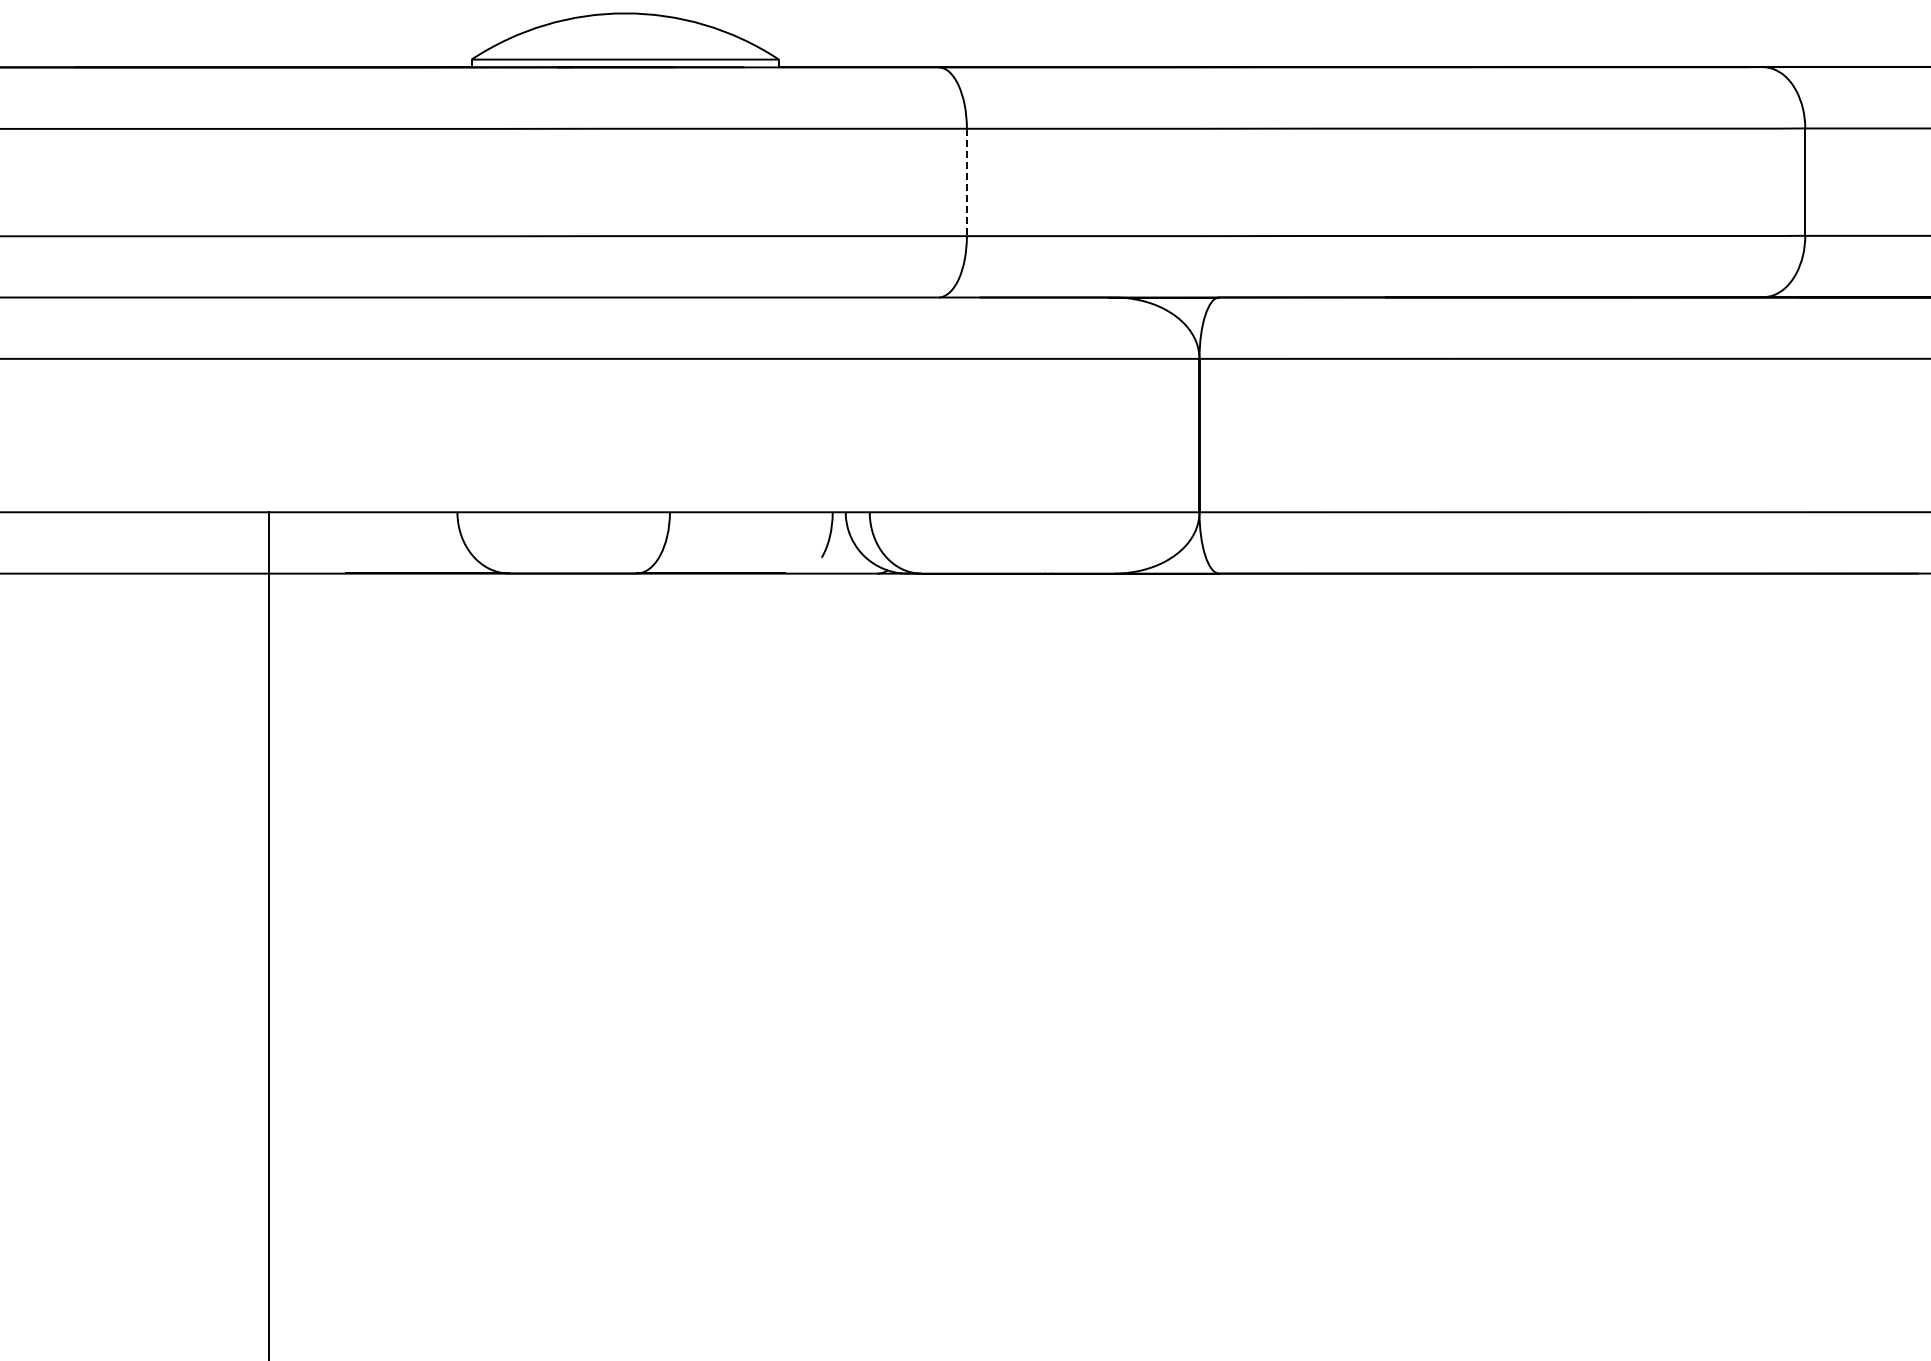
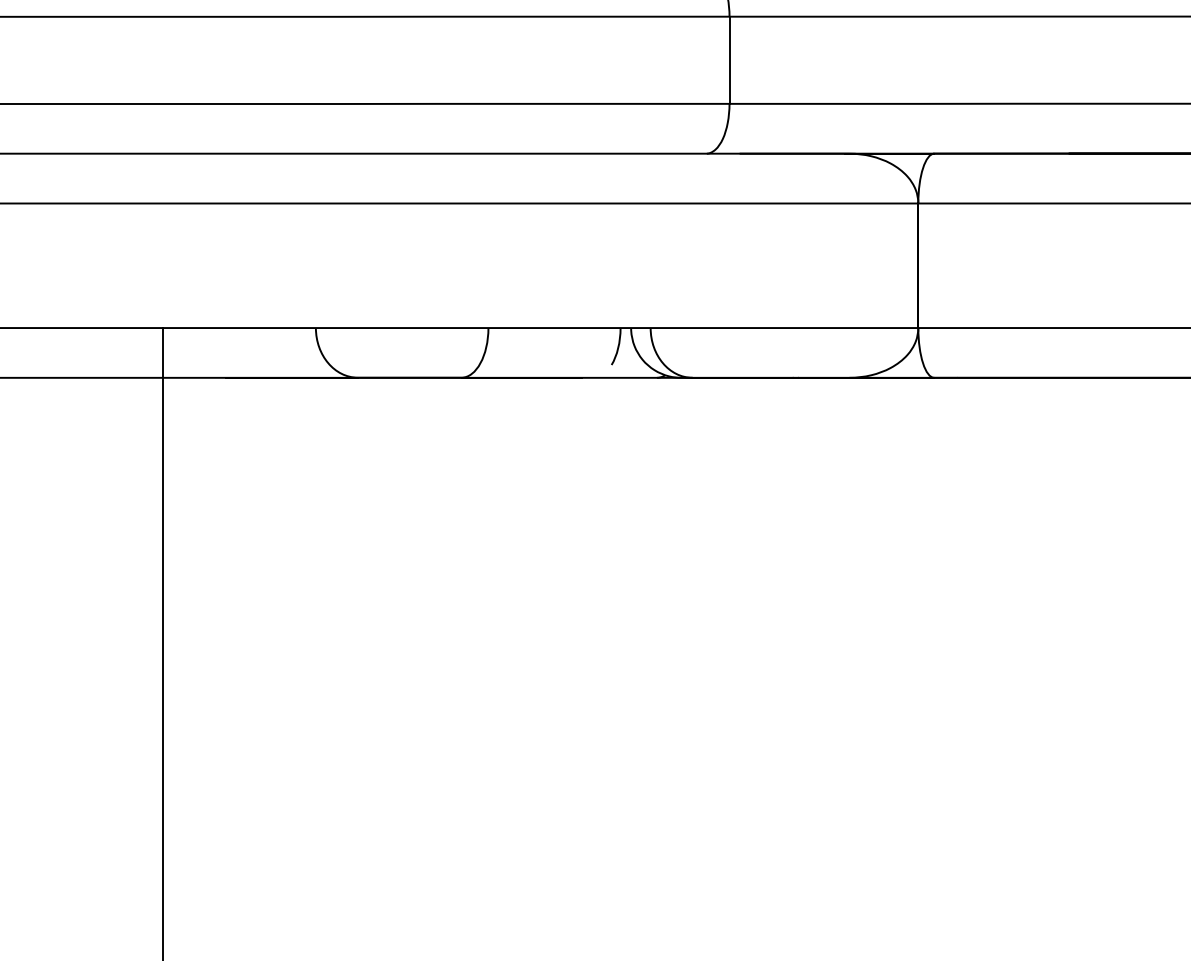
line: (966, 182) -> (729, 60), dashed -> solid

